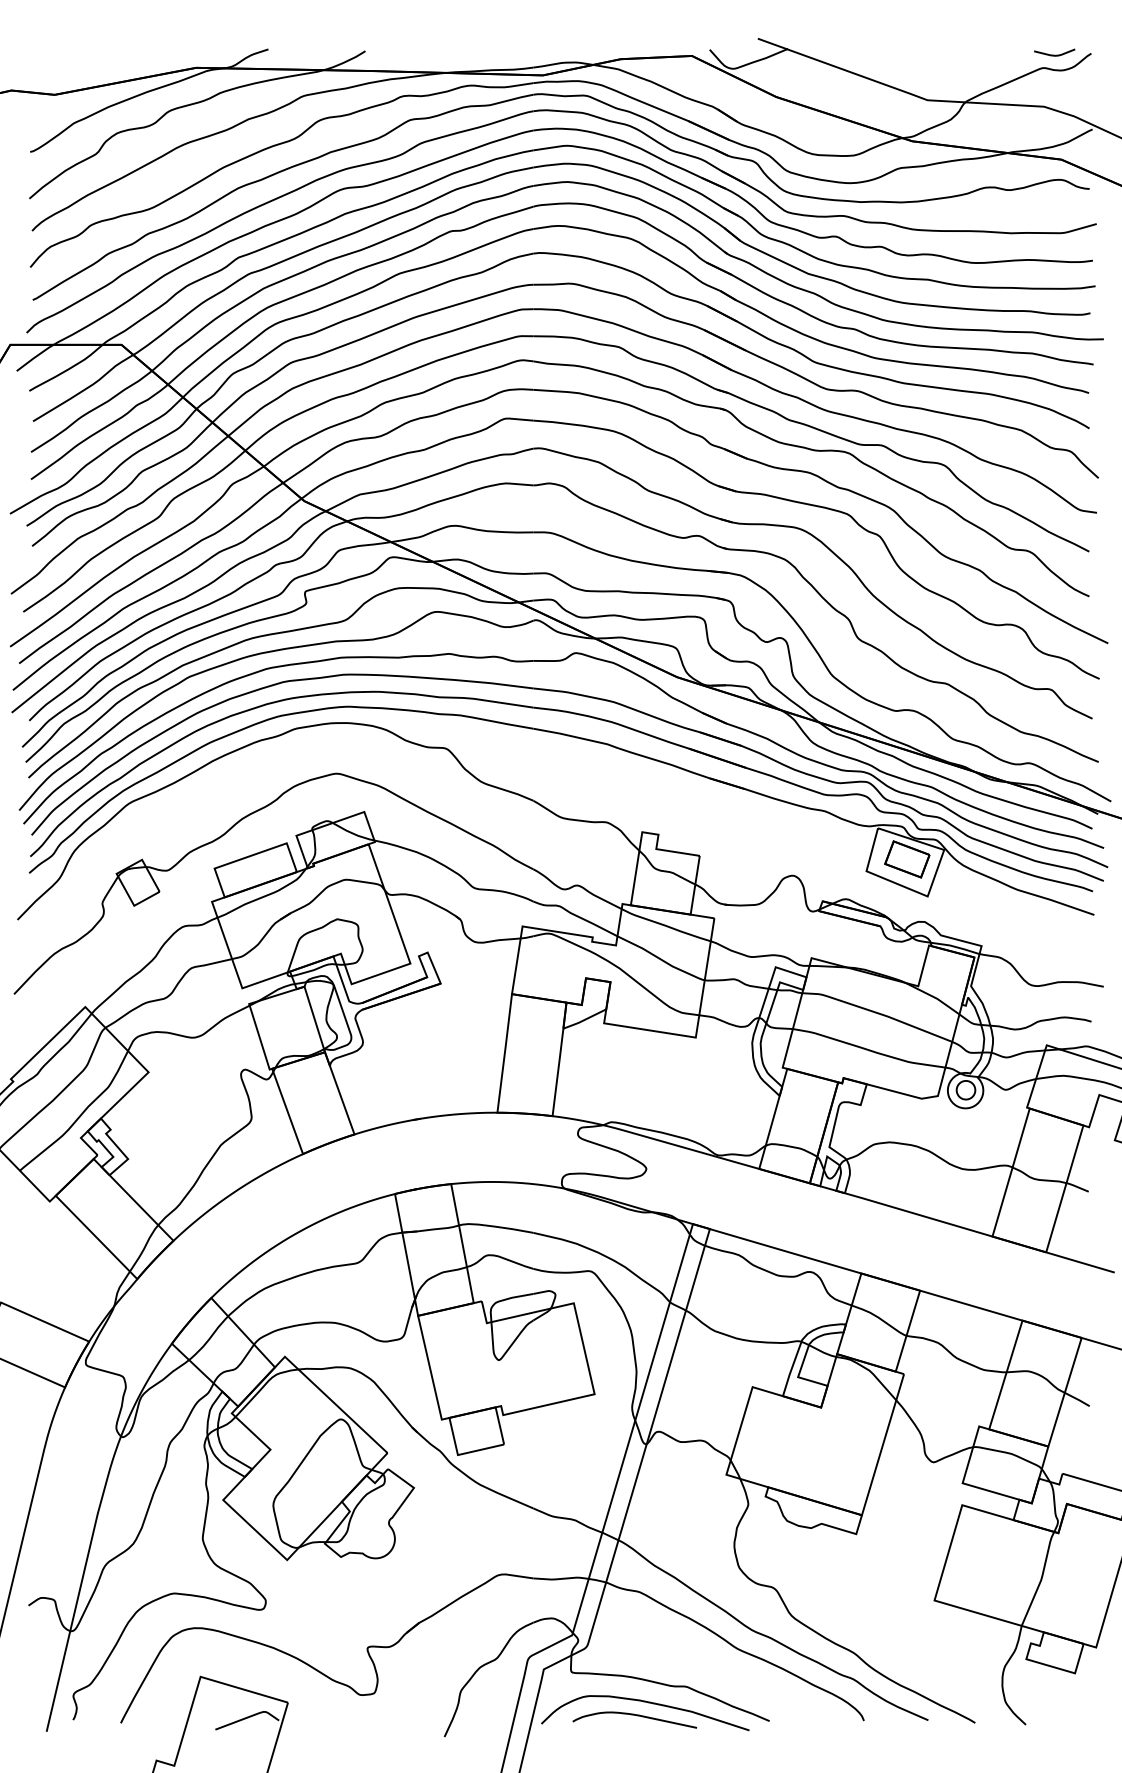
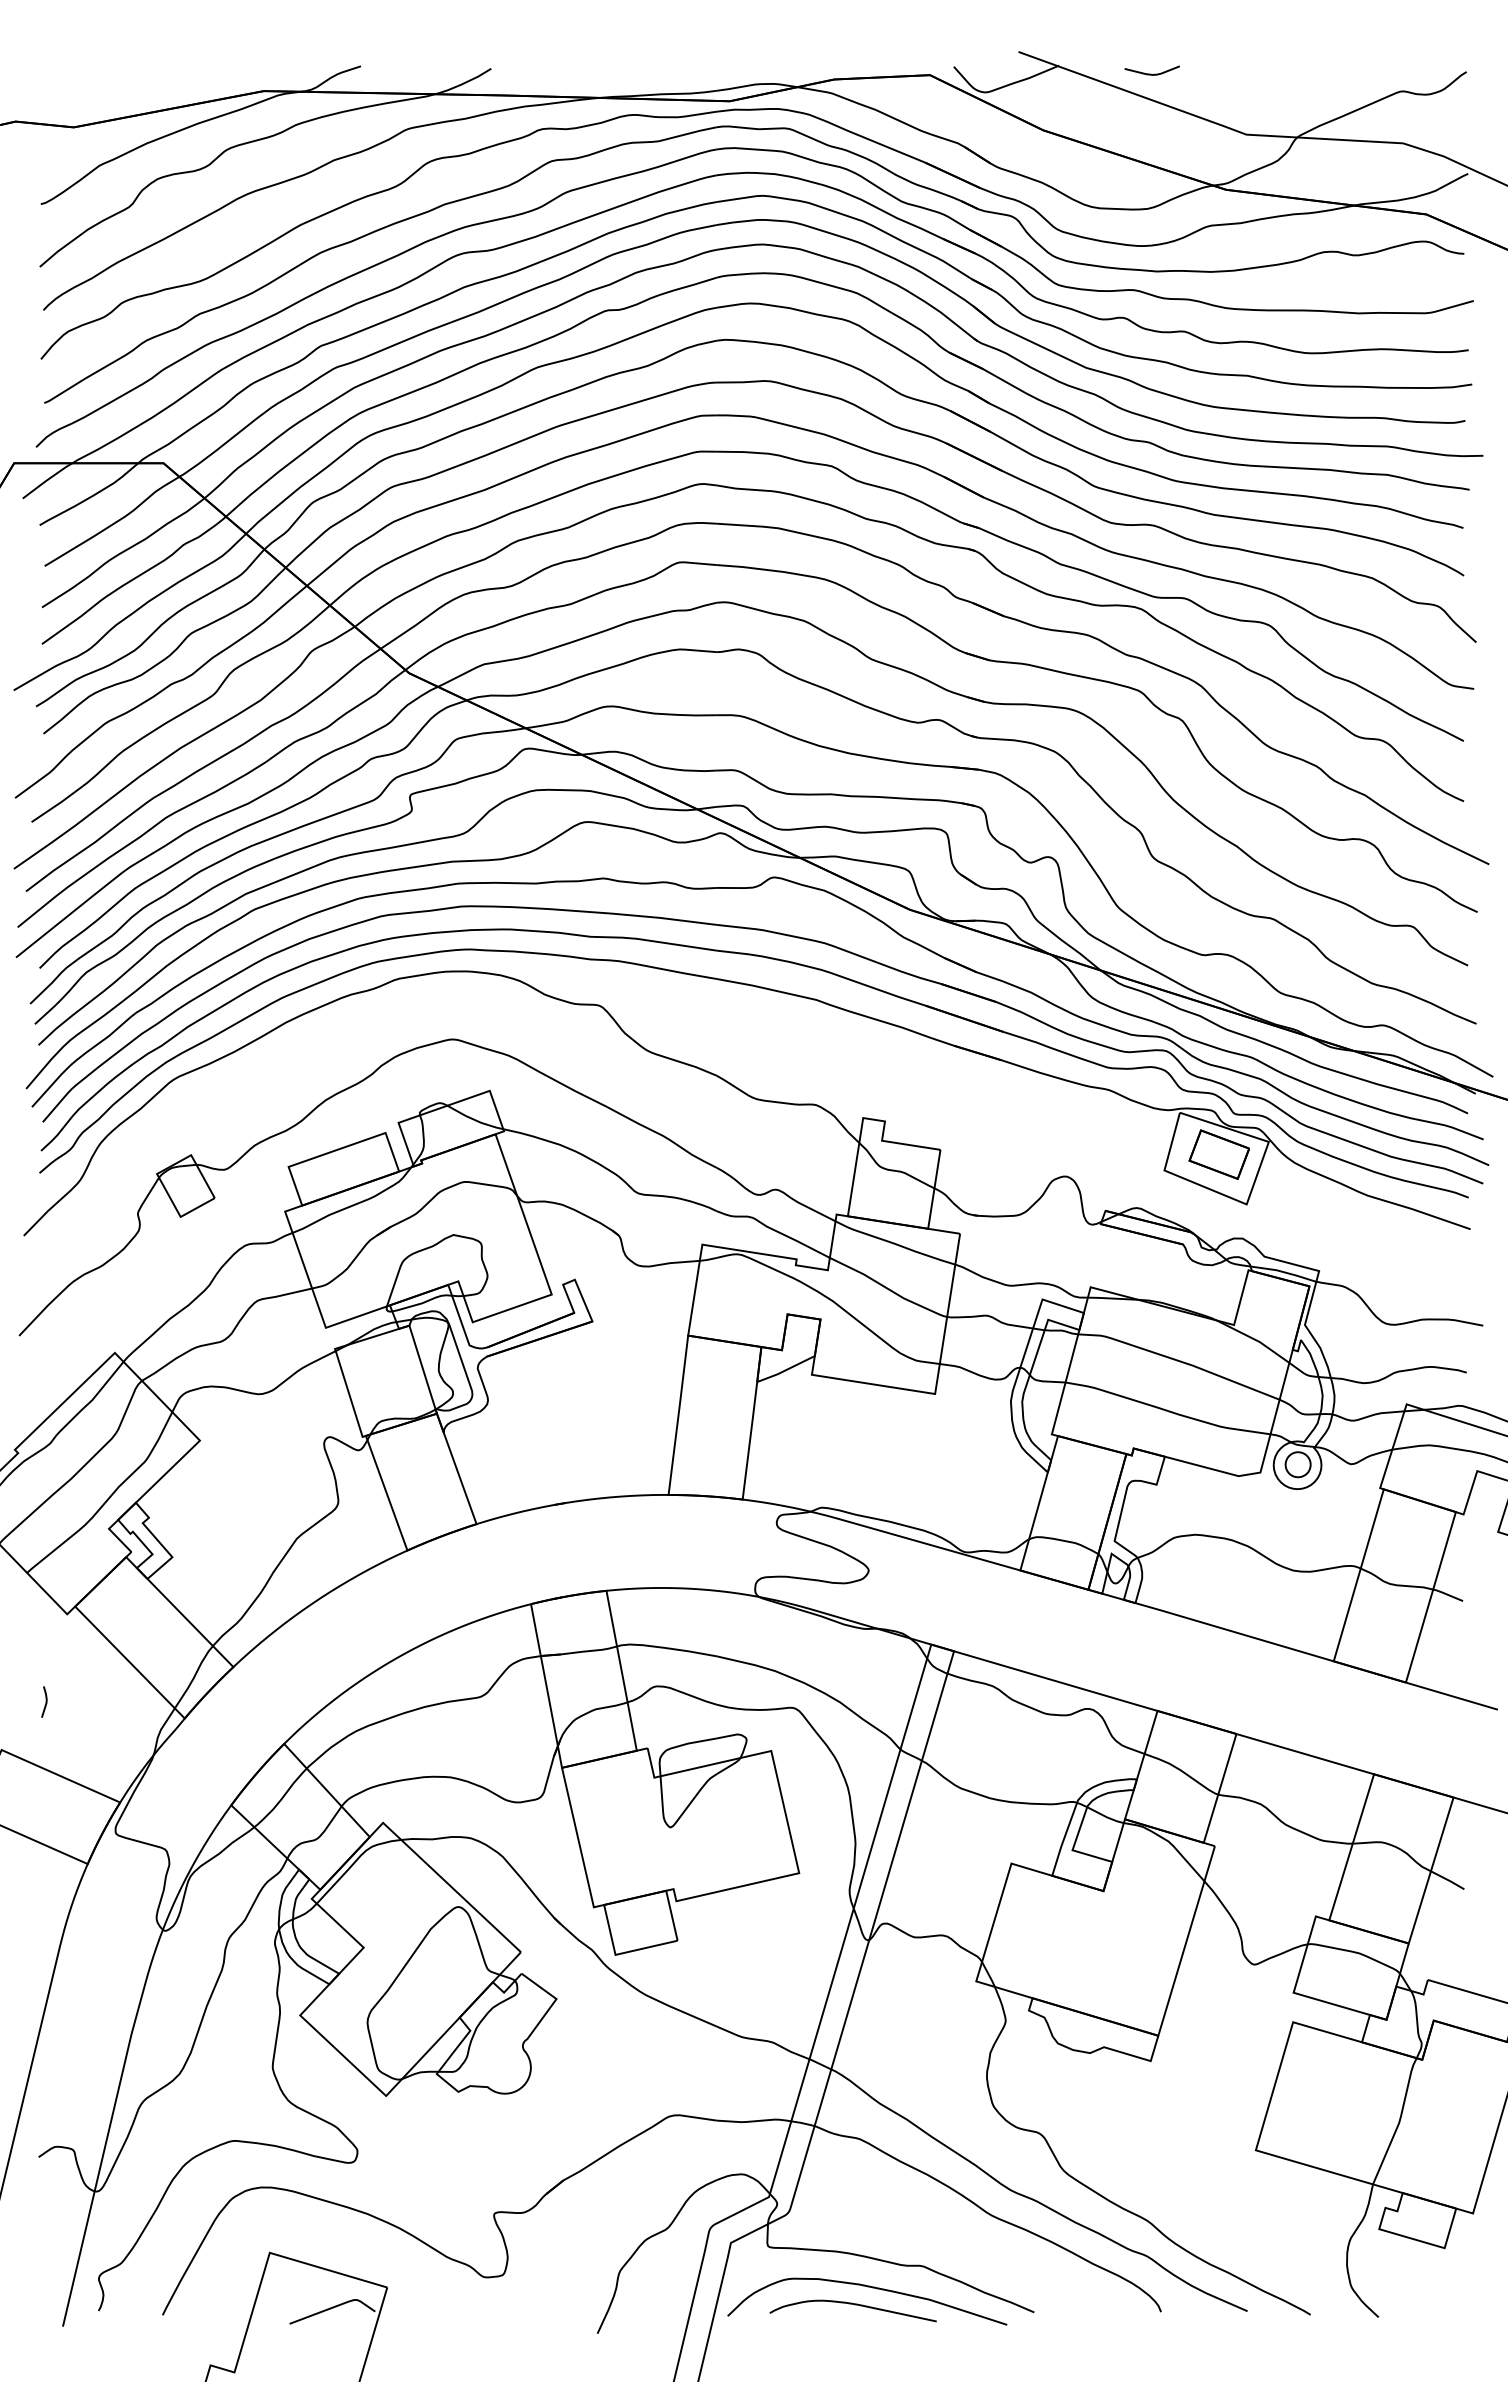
curve: (1054, 54) -> (1151, 73), moved
line: (33, 1266) -> (45, 1701), added

